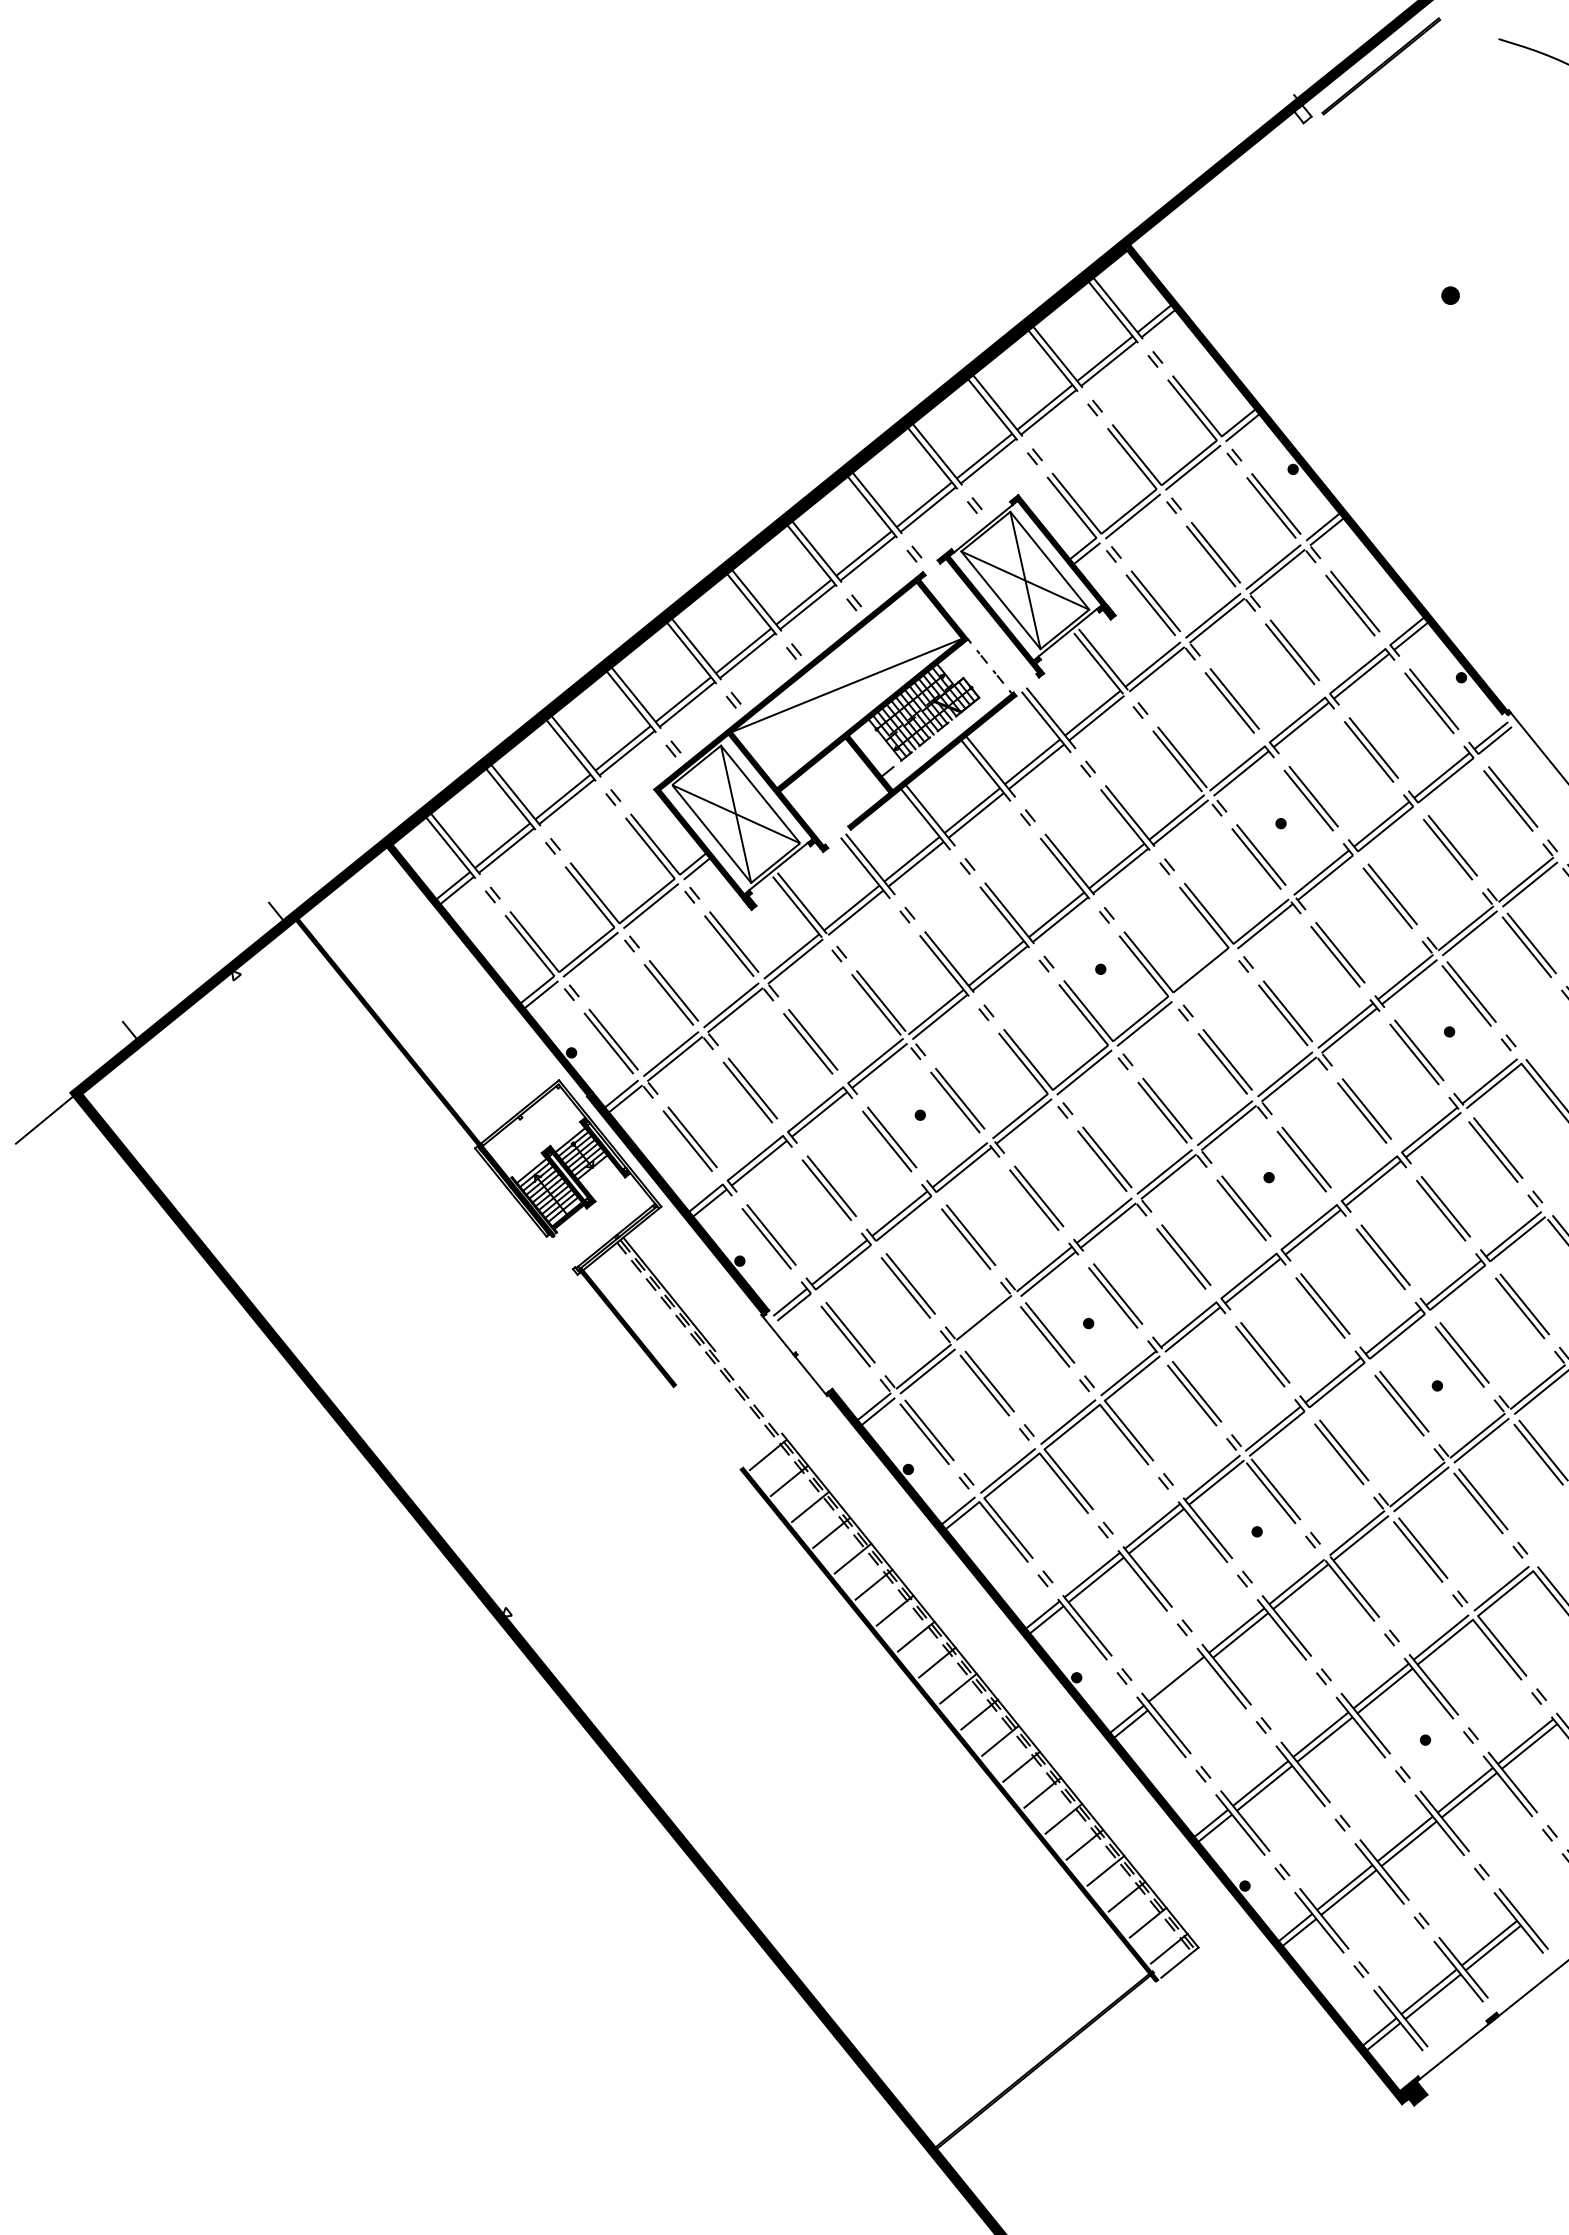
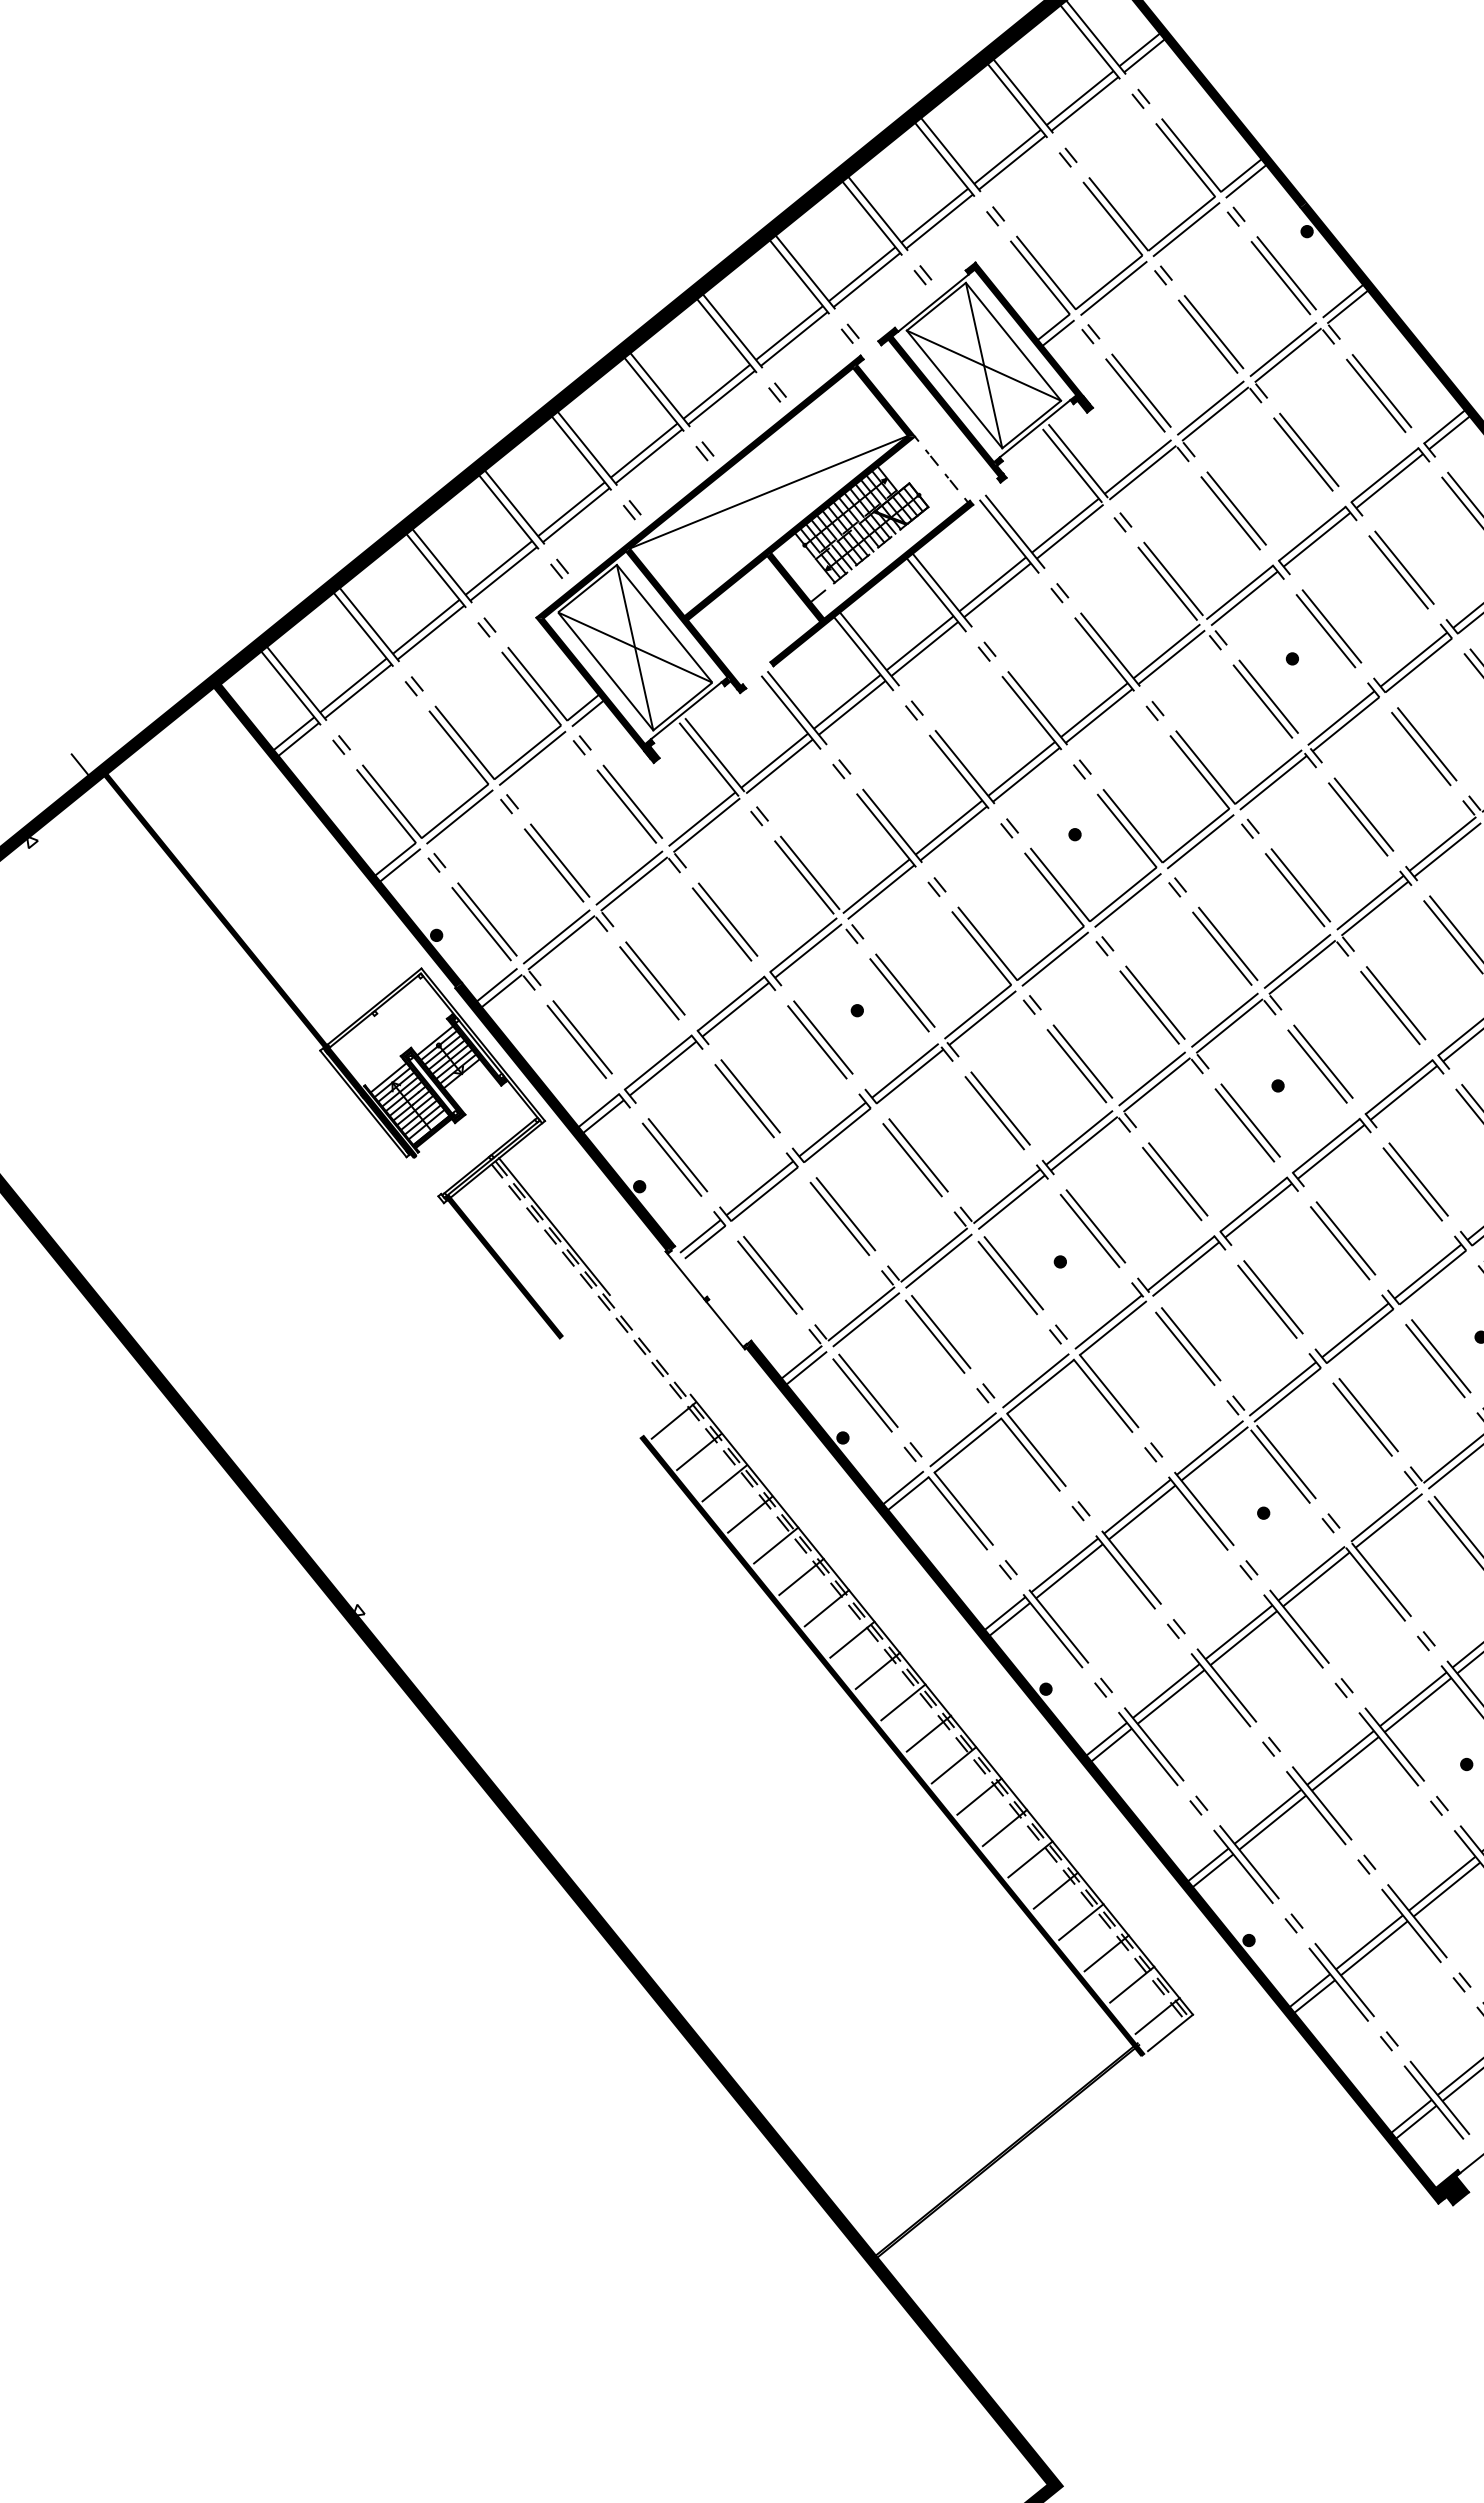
line: (1204, 974) -> (1200, 840), added
line: (987, 1322) -> (938, 1260), added
line: (1180, 1683) -> (1171, 1696), added

